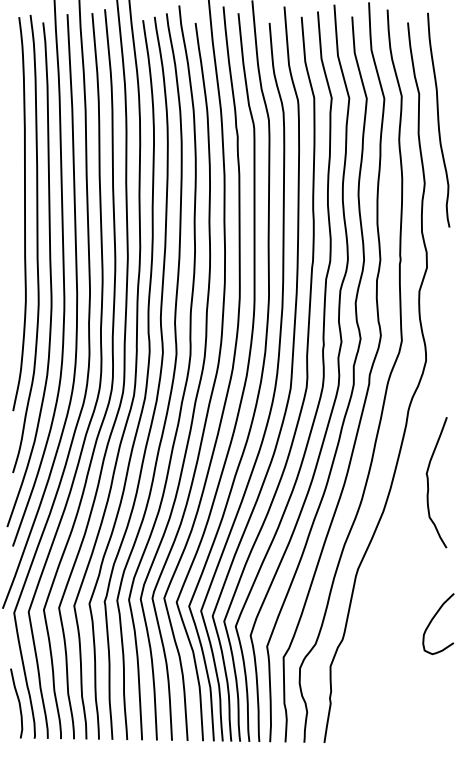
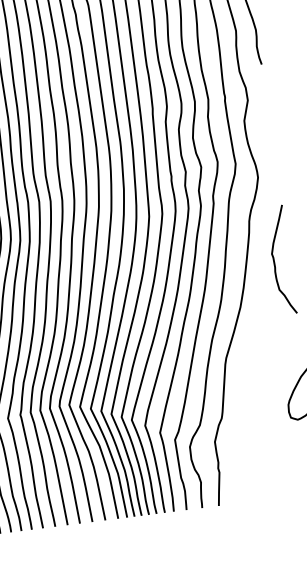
curve: (428, 482) -> (274, 261), moved

